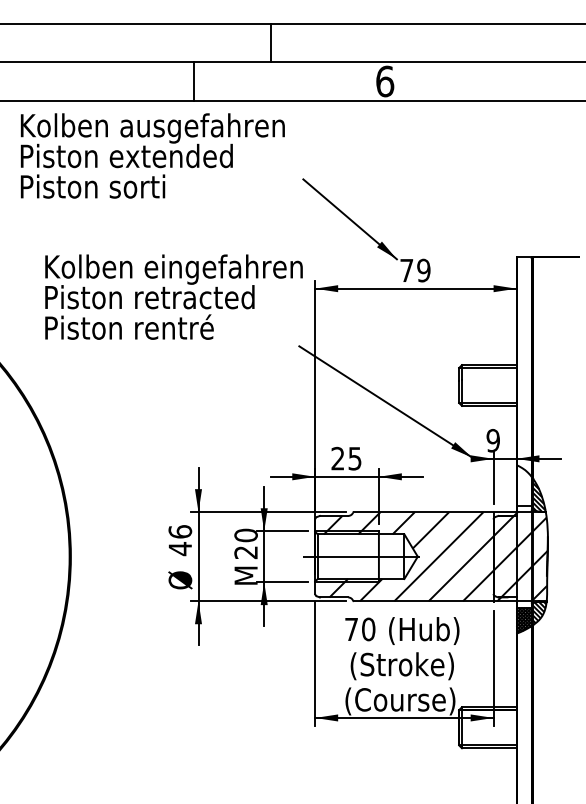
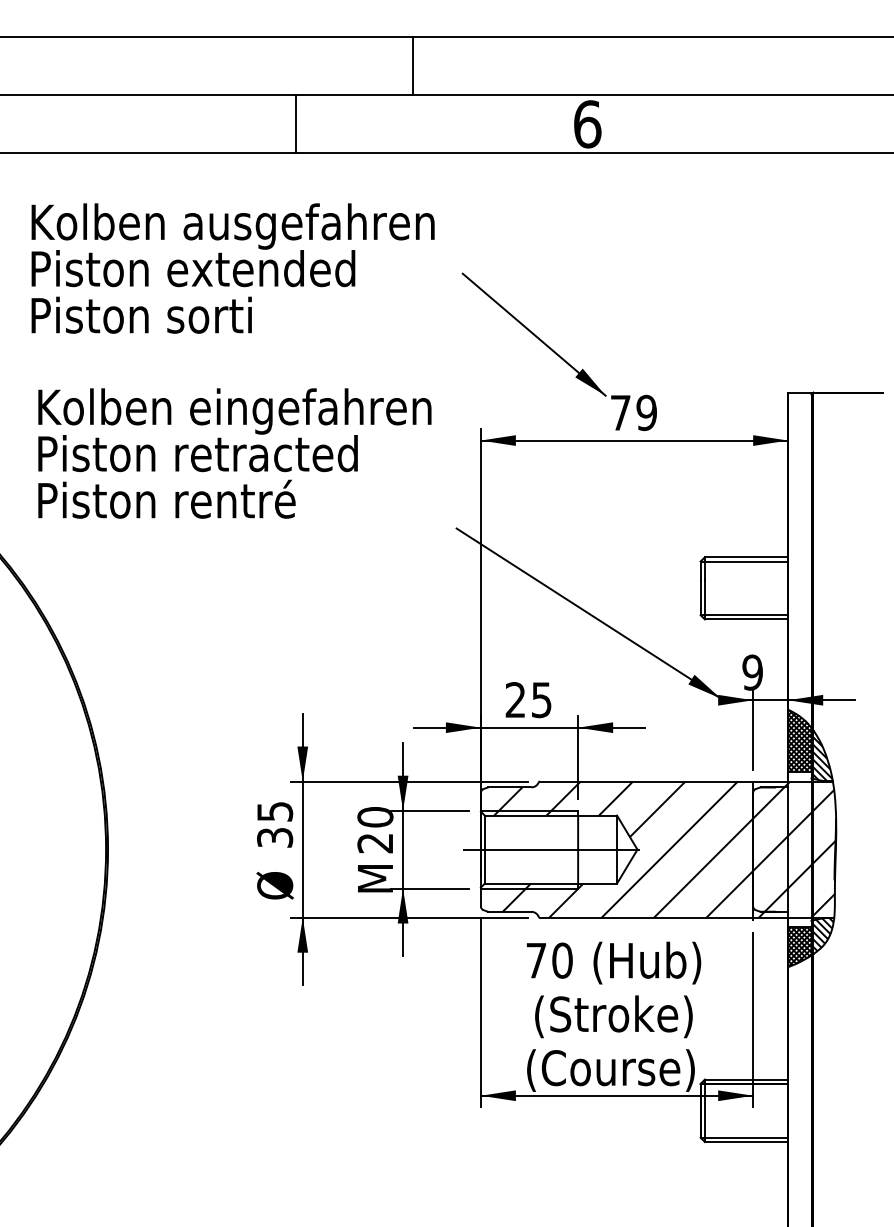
text: (152, 155) -> (232, 267), moved
text: (173, 296) -> (234, 452), moved
hatch: (523, 485) -> (798, 740), added
text: (180, 540) -> (275, 824), 46 -> 35

